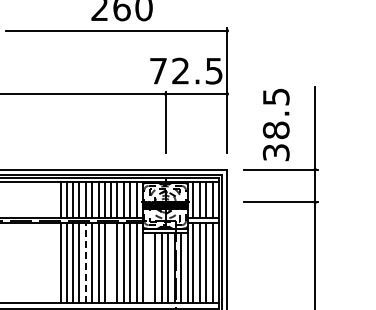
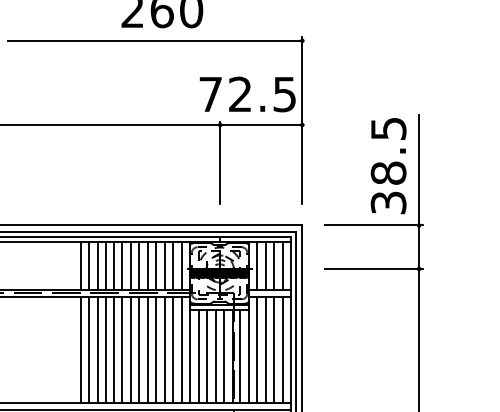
text: (275, 124) -> (387, 165), moved
line: (86, 262) -> (115, 348), dashed -> solid
line: (111, 263) -> (148, 350), added
line: (149, 268) -> (198, 356), added

